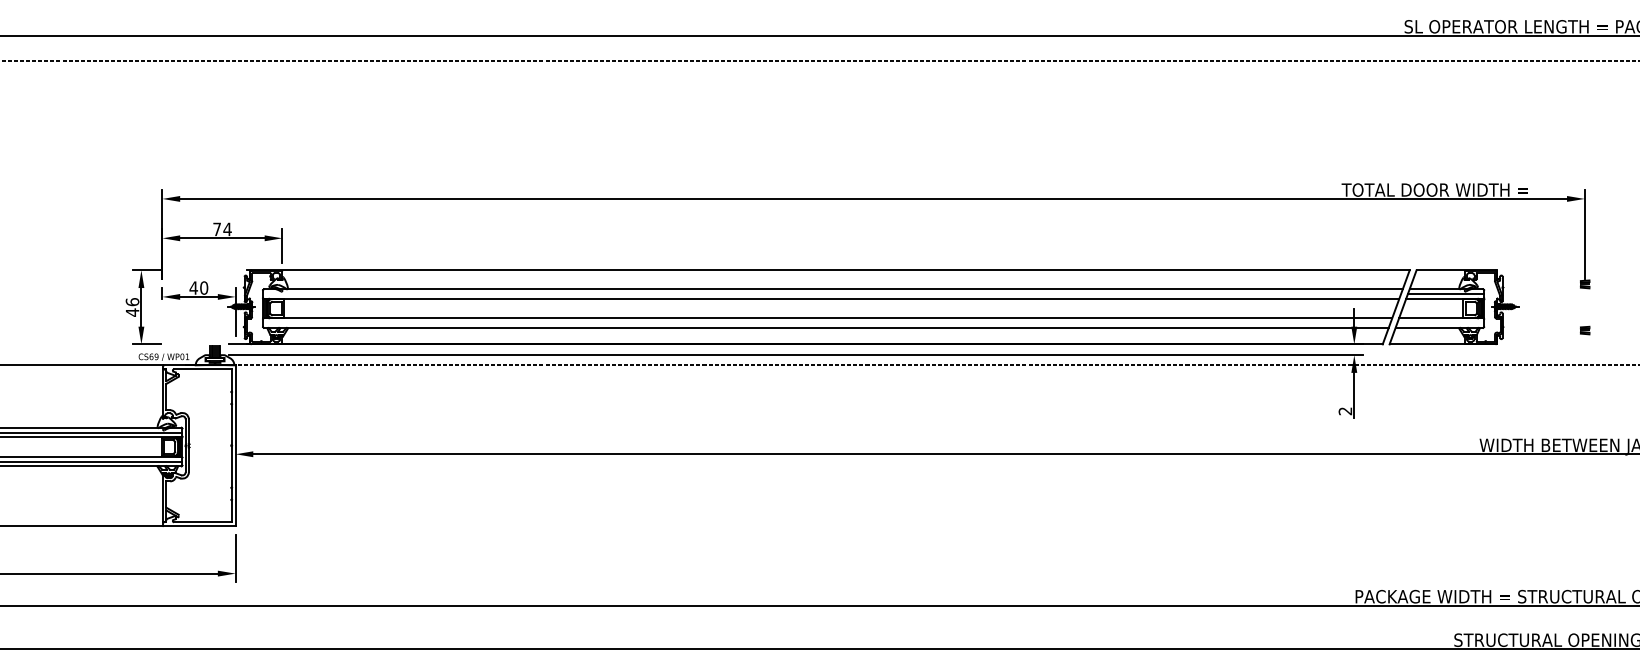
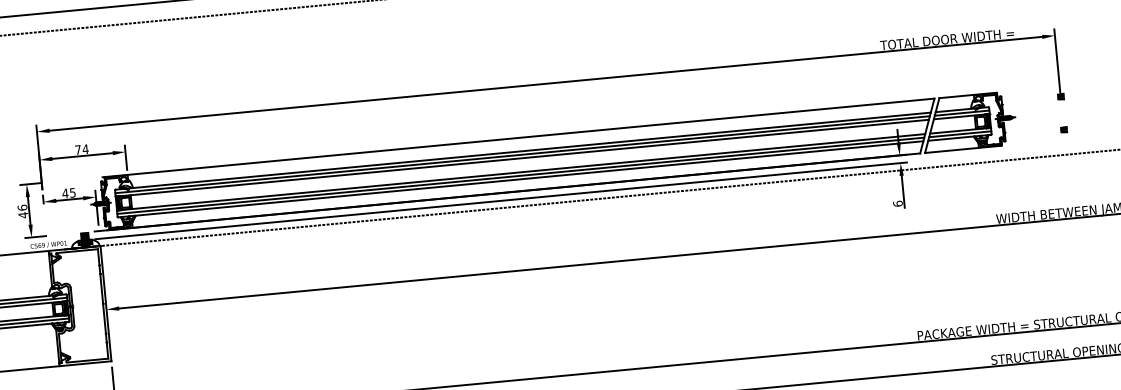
text: (204, 287) -> (73, 192), 40 -> 45
line: (832, 294) -> (522, 154), added
line: (826, 323) -> (520, 176), added
line: (1440, 323) -> (960, 134), added
text: (1345, 411) -> (898, 204), 2 -> 6

